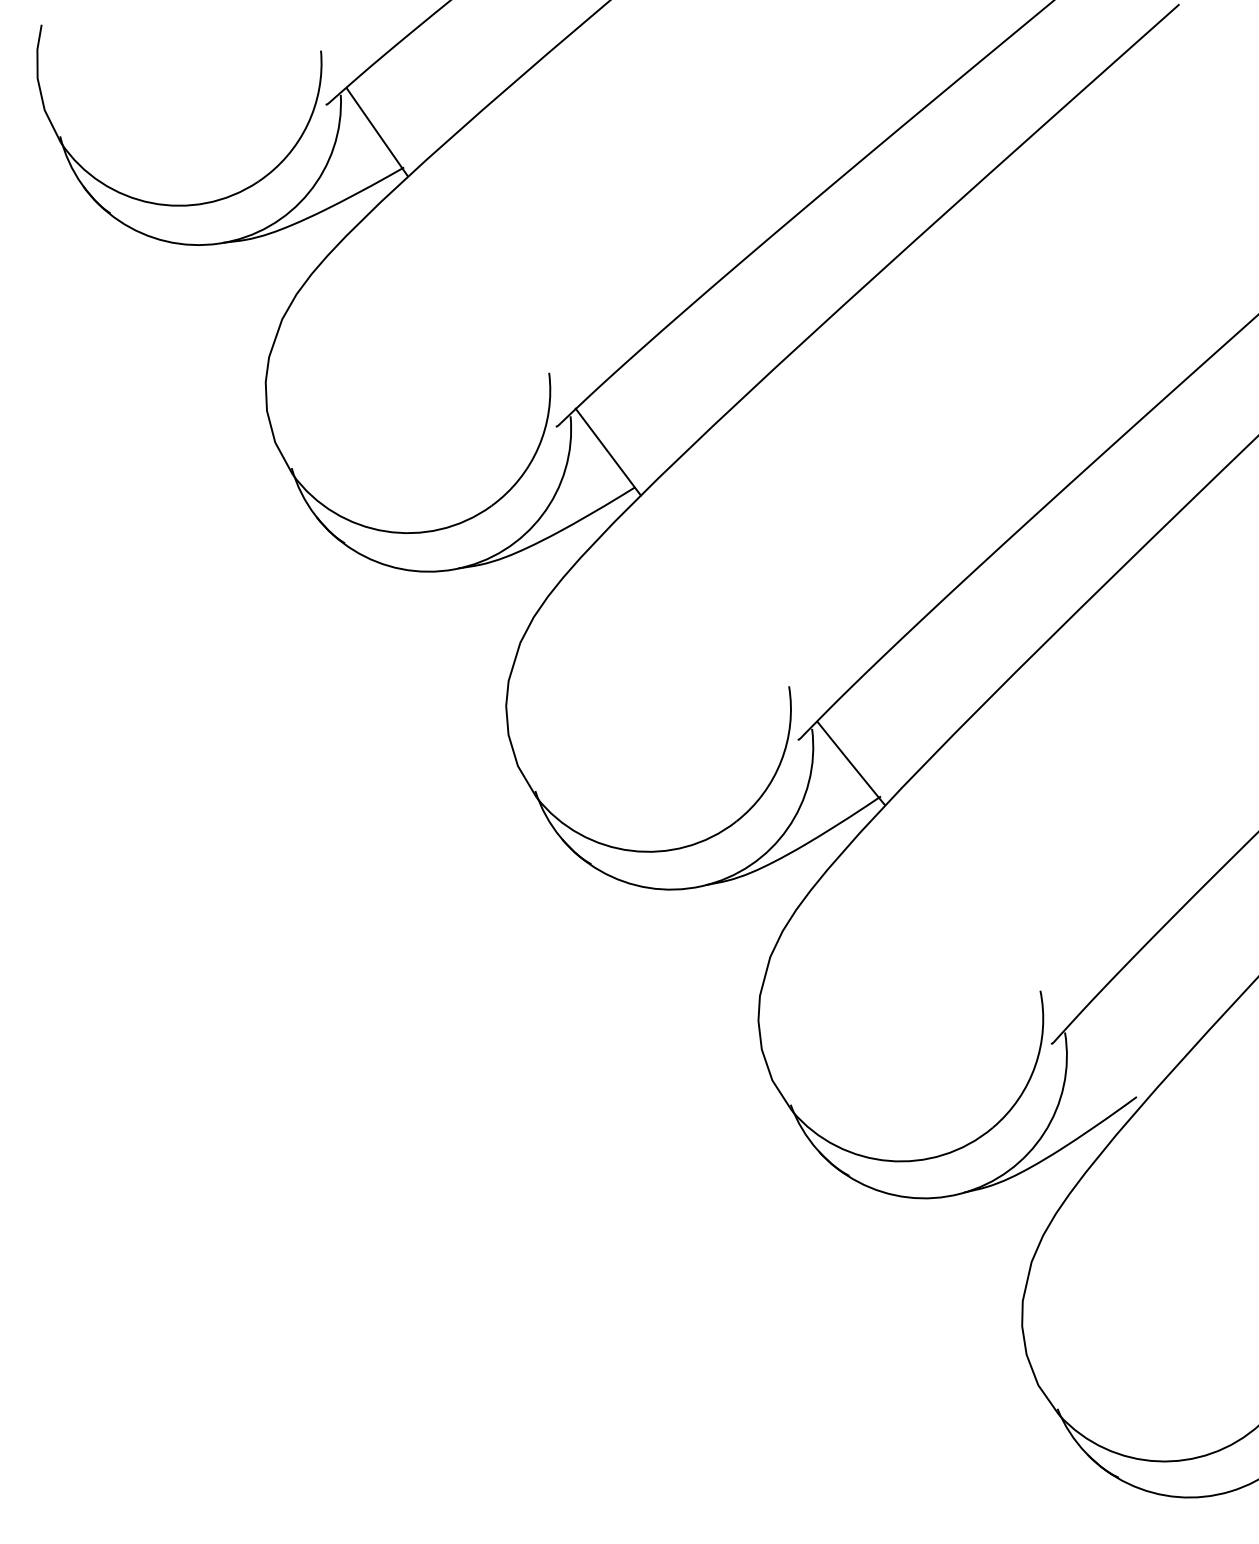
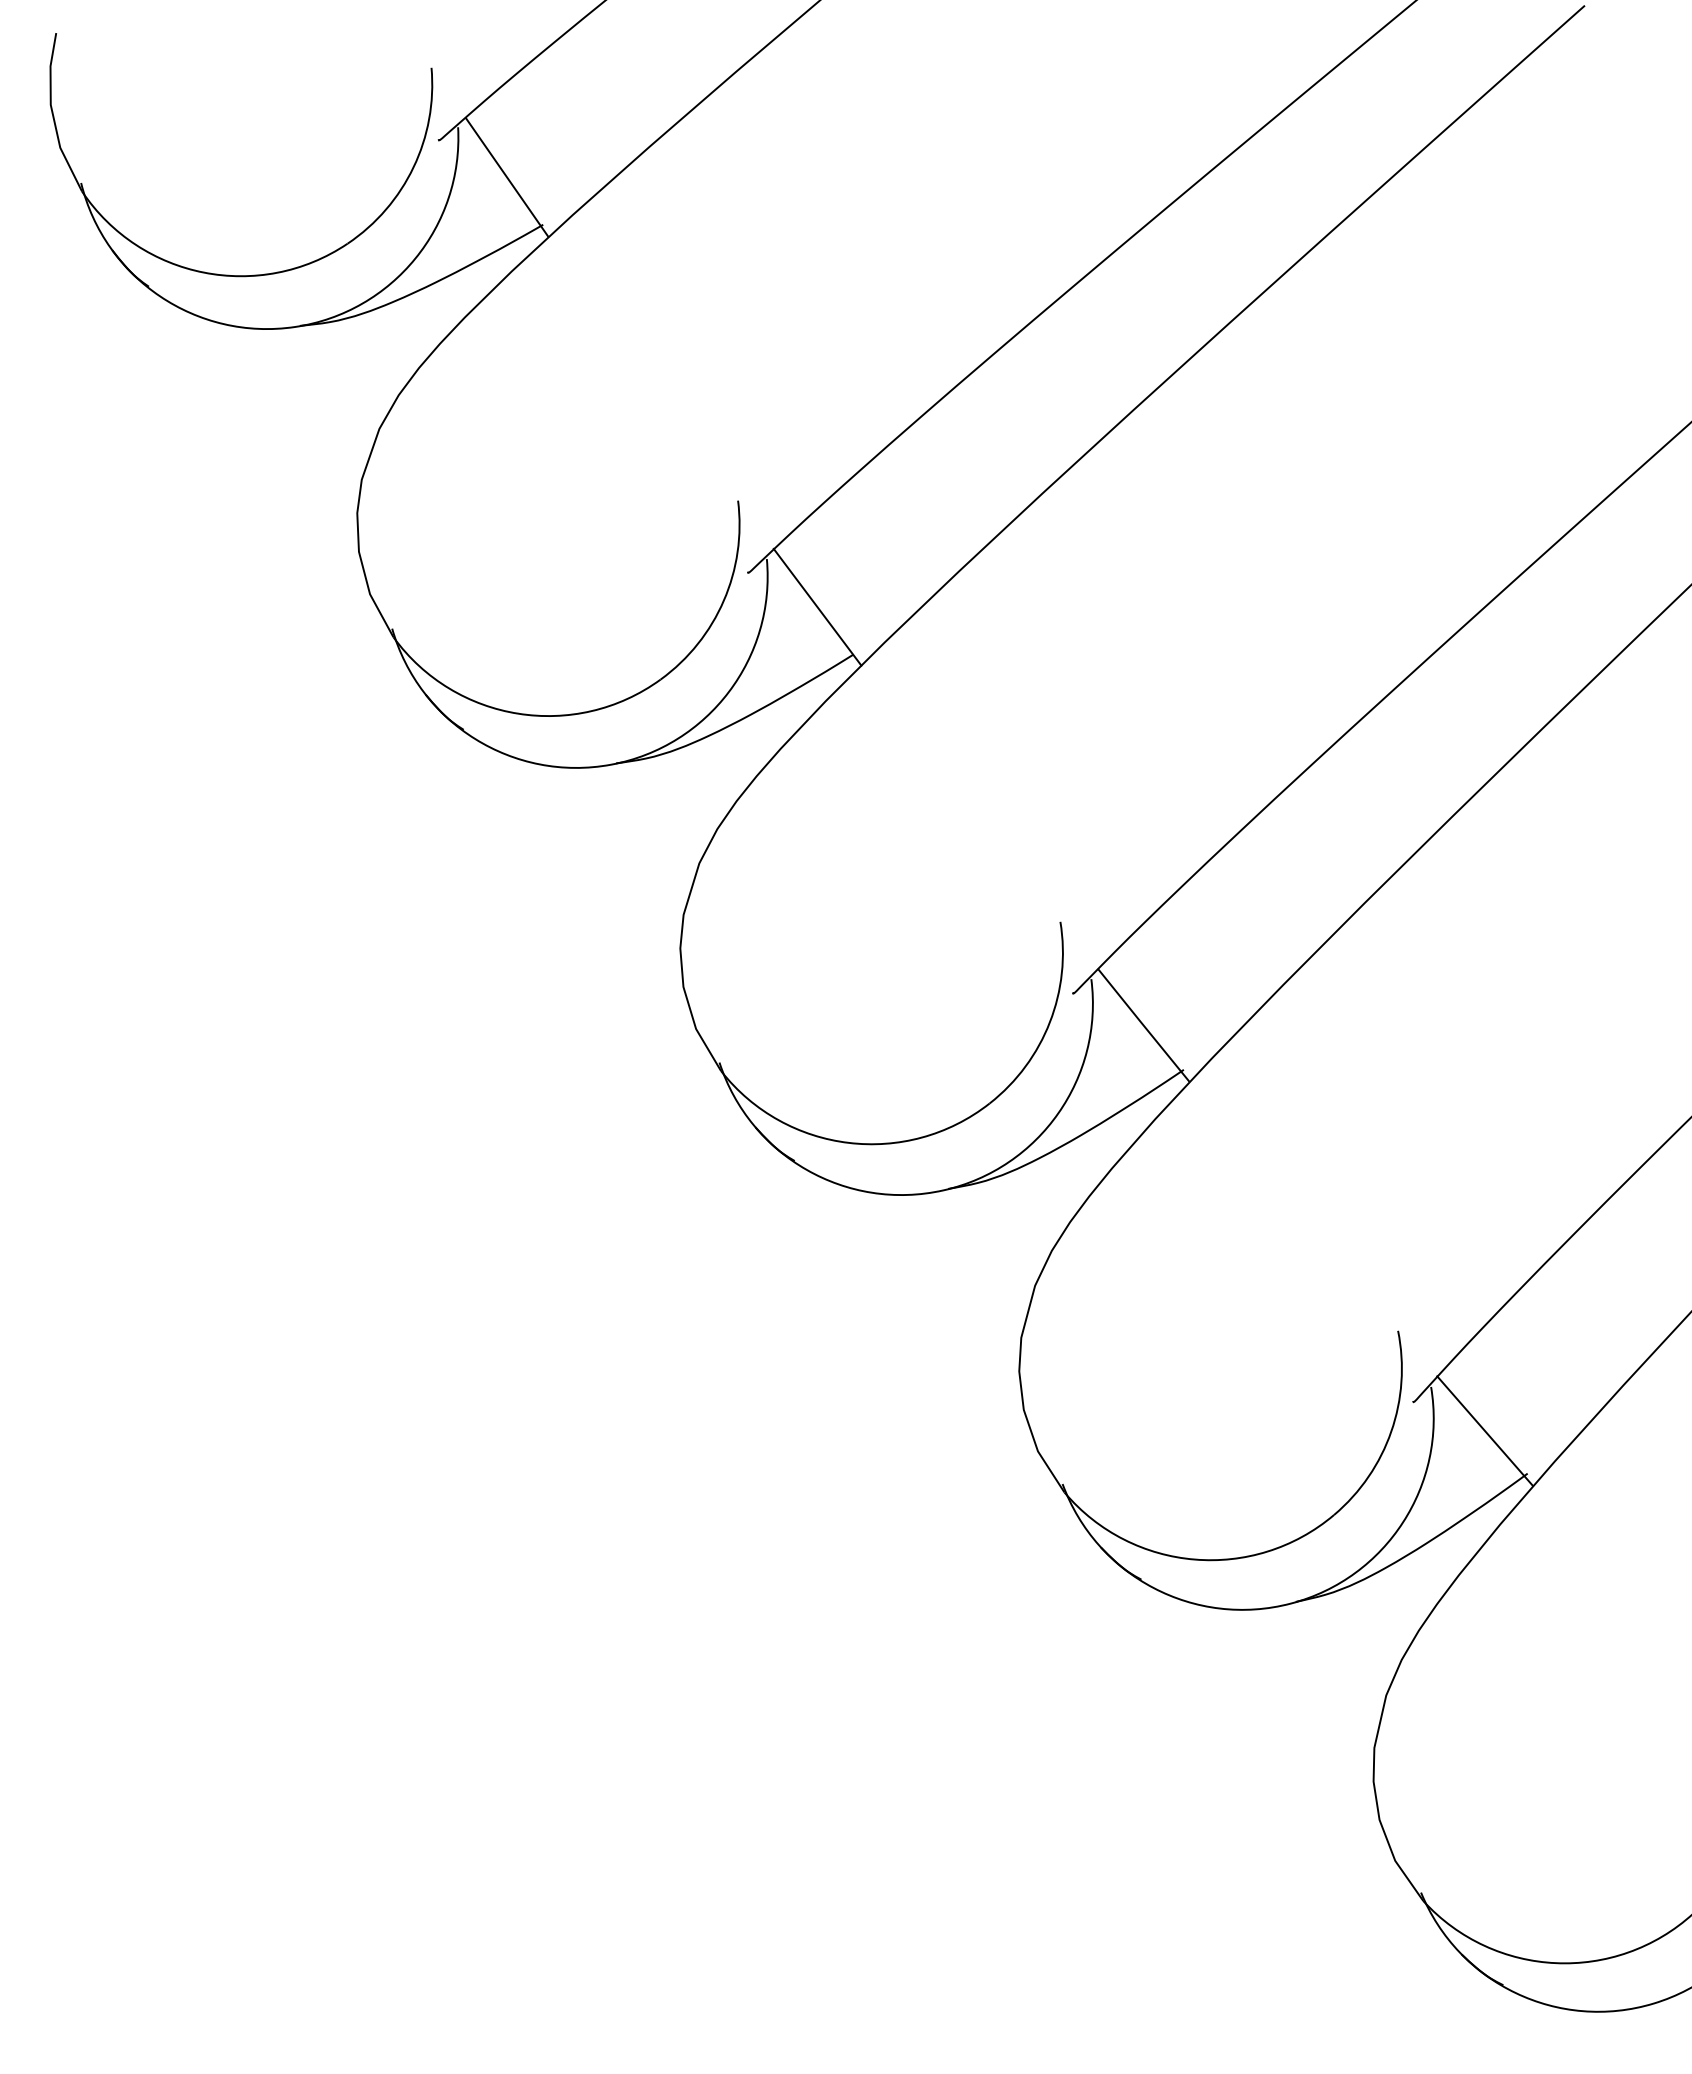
line: (1104, 1064) -> (1484, 1430), added

